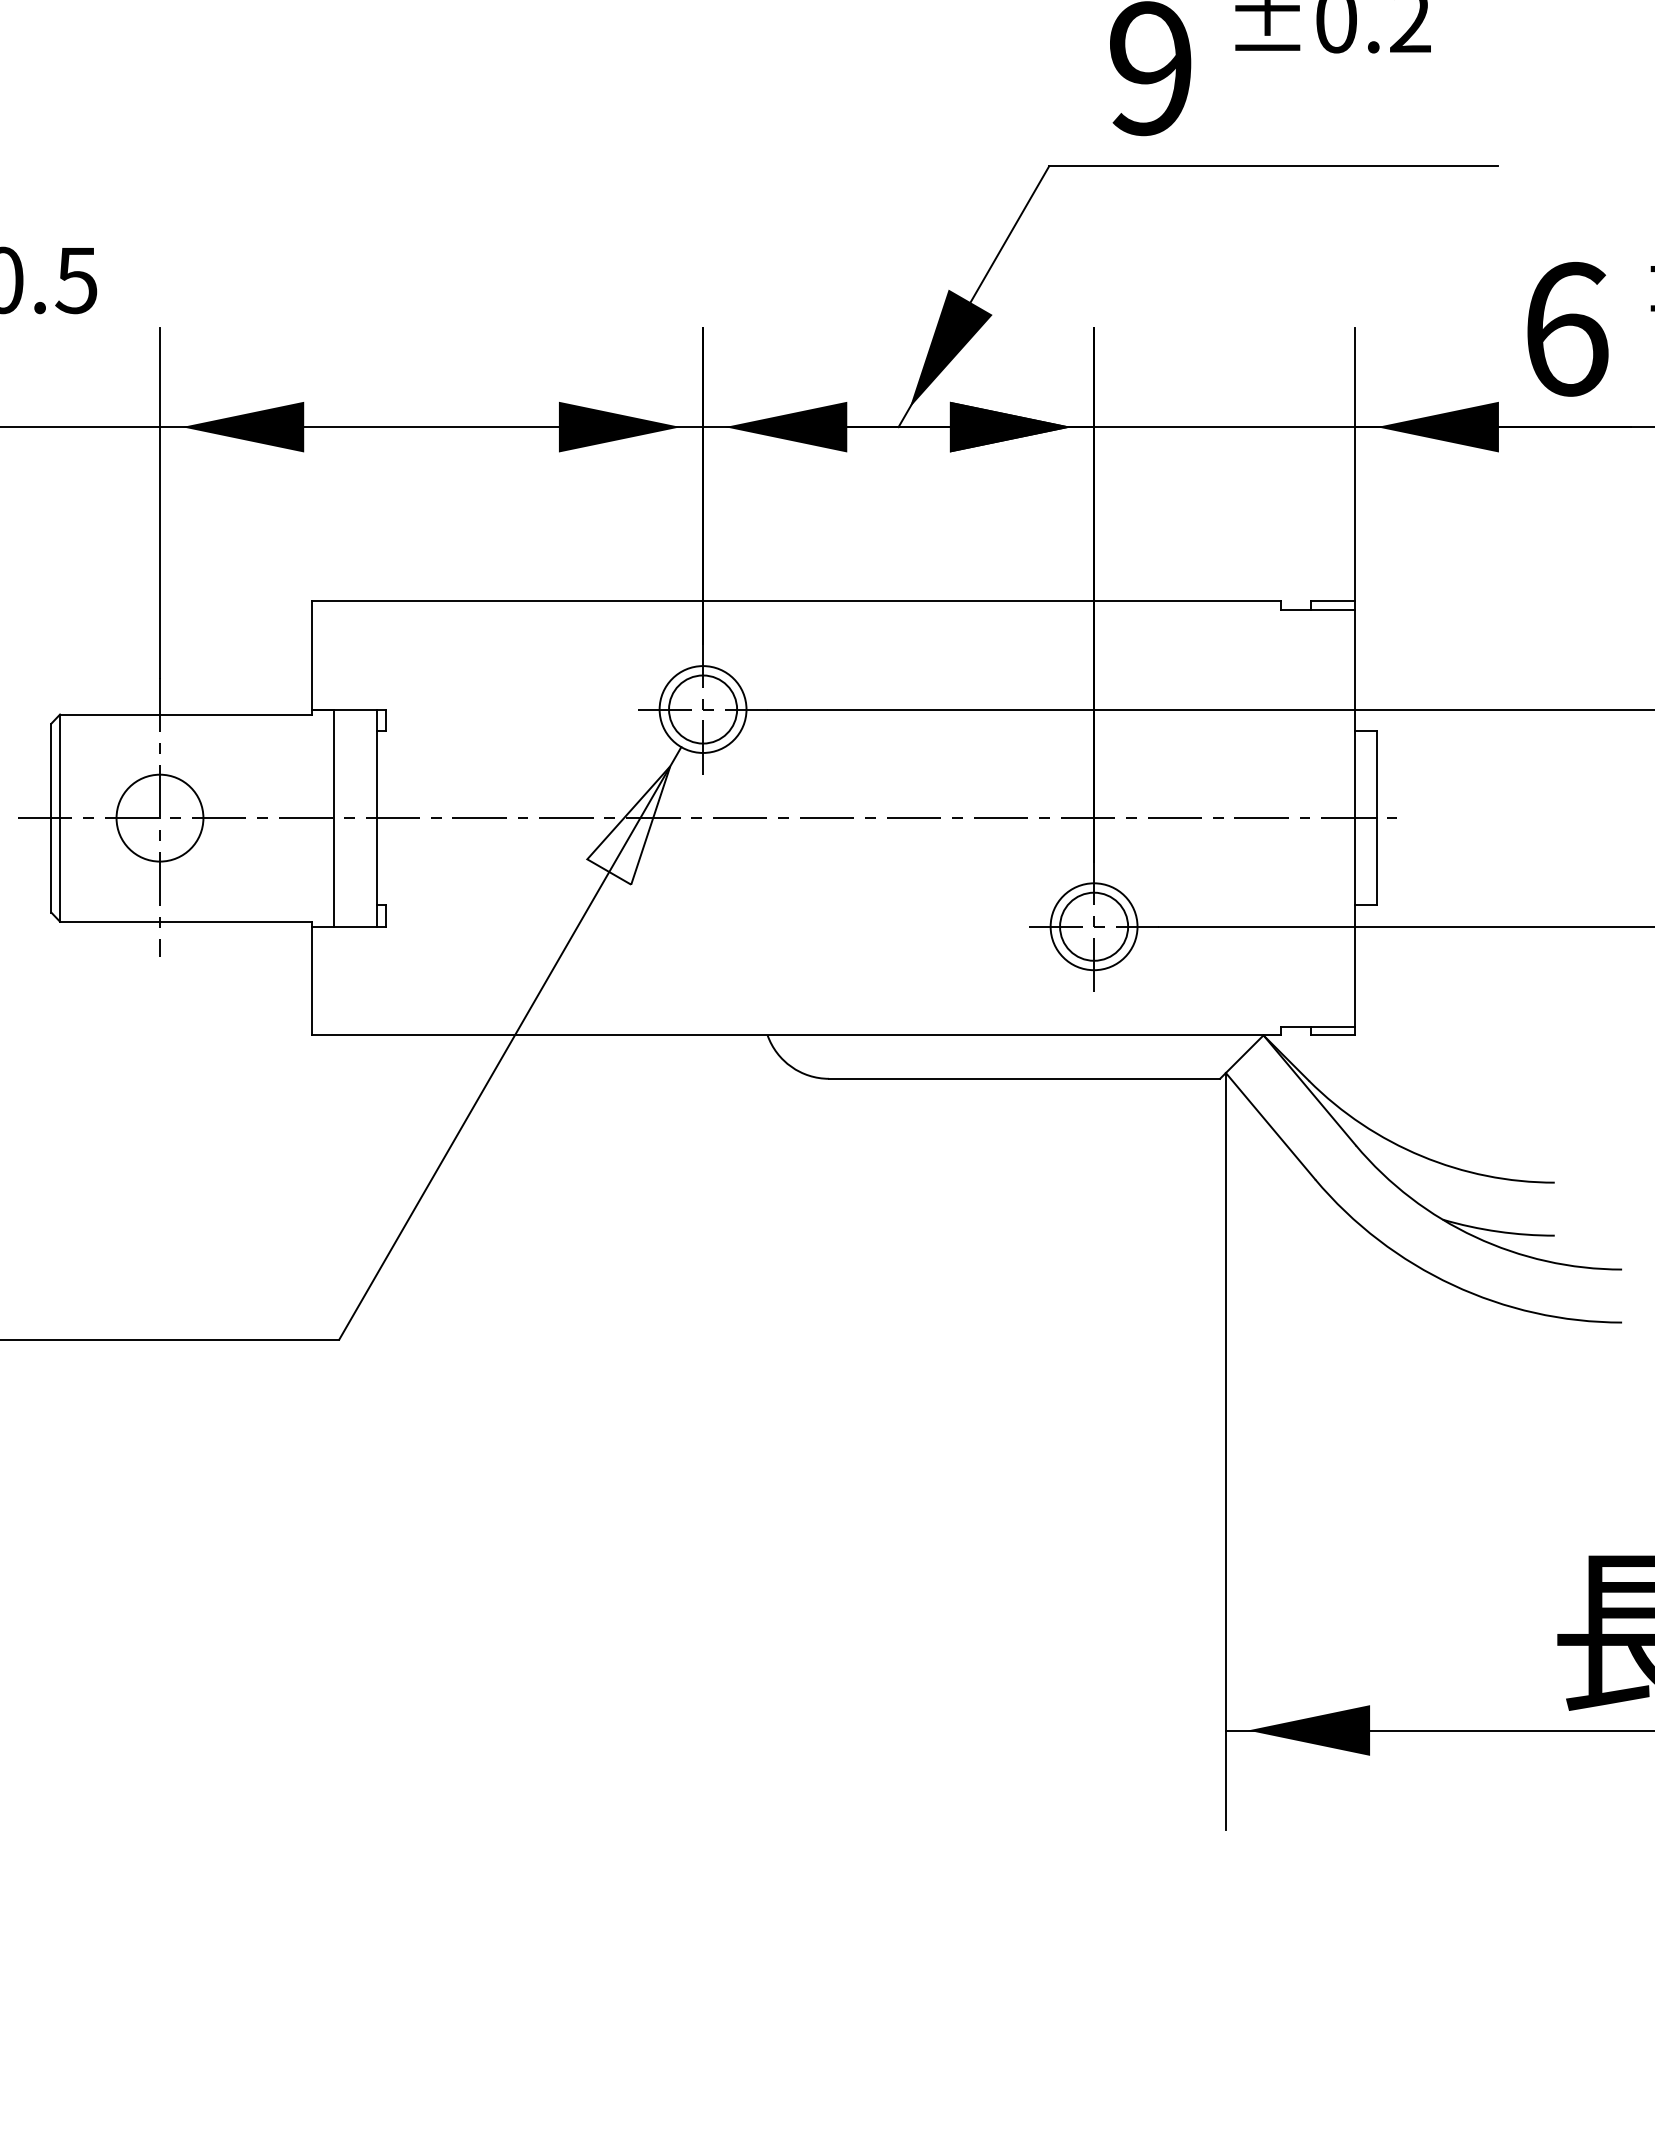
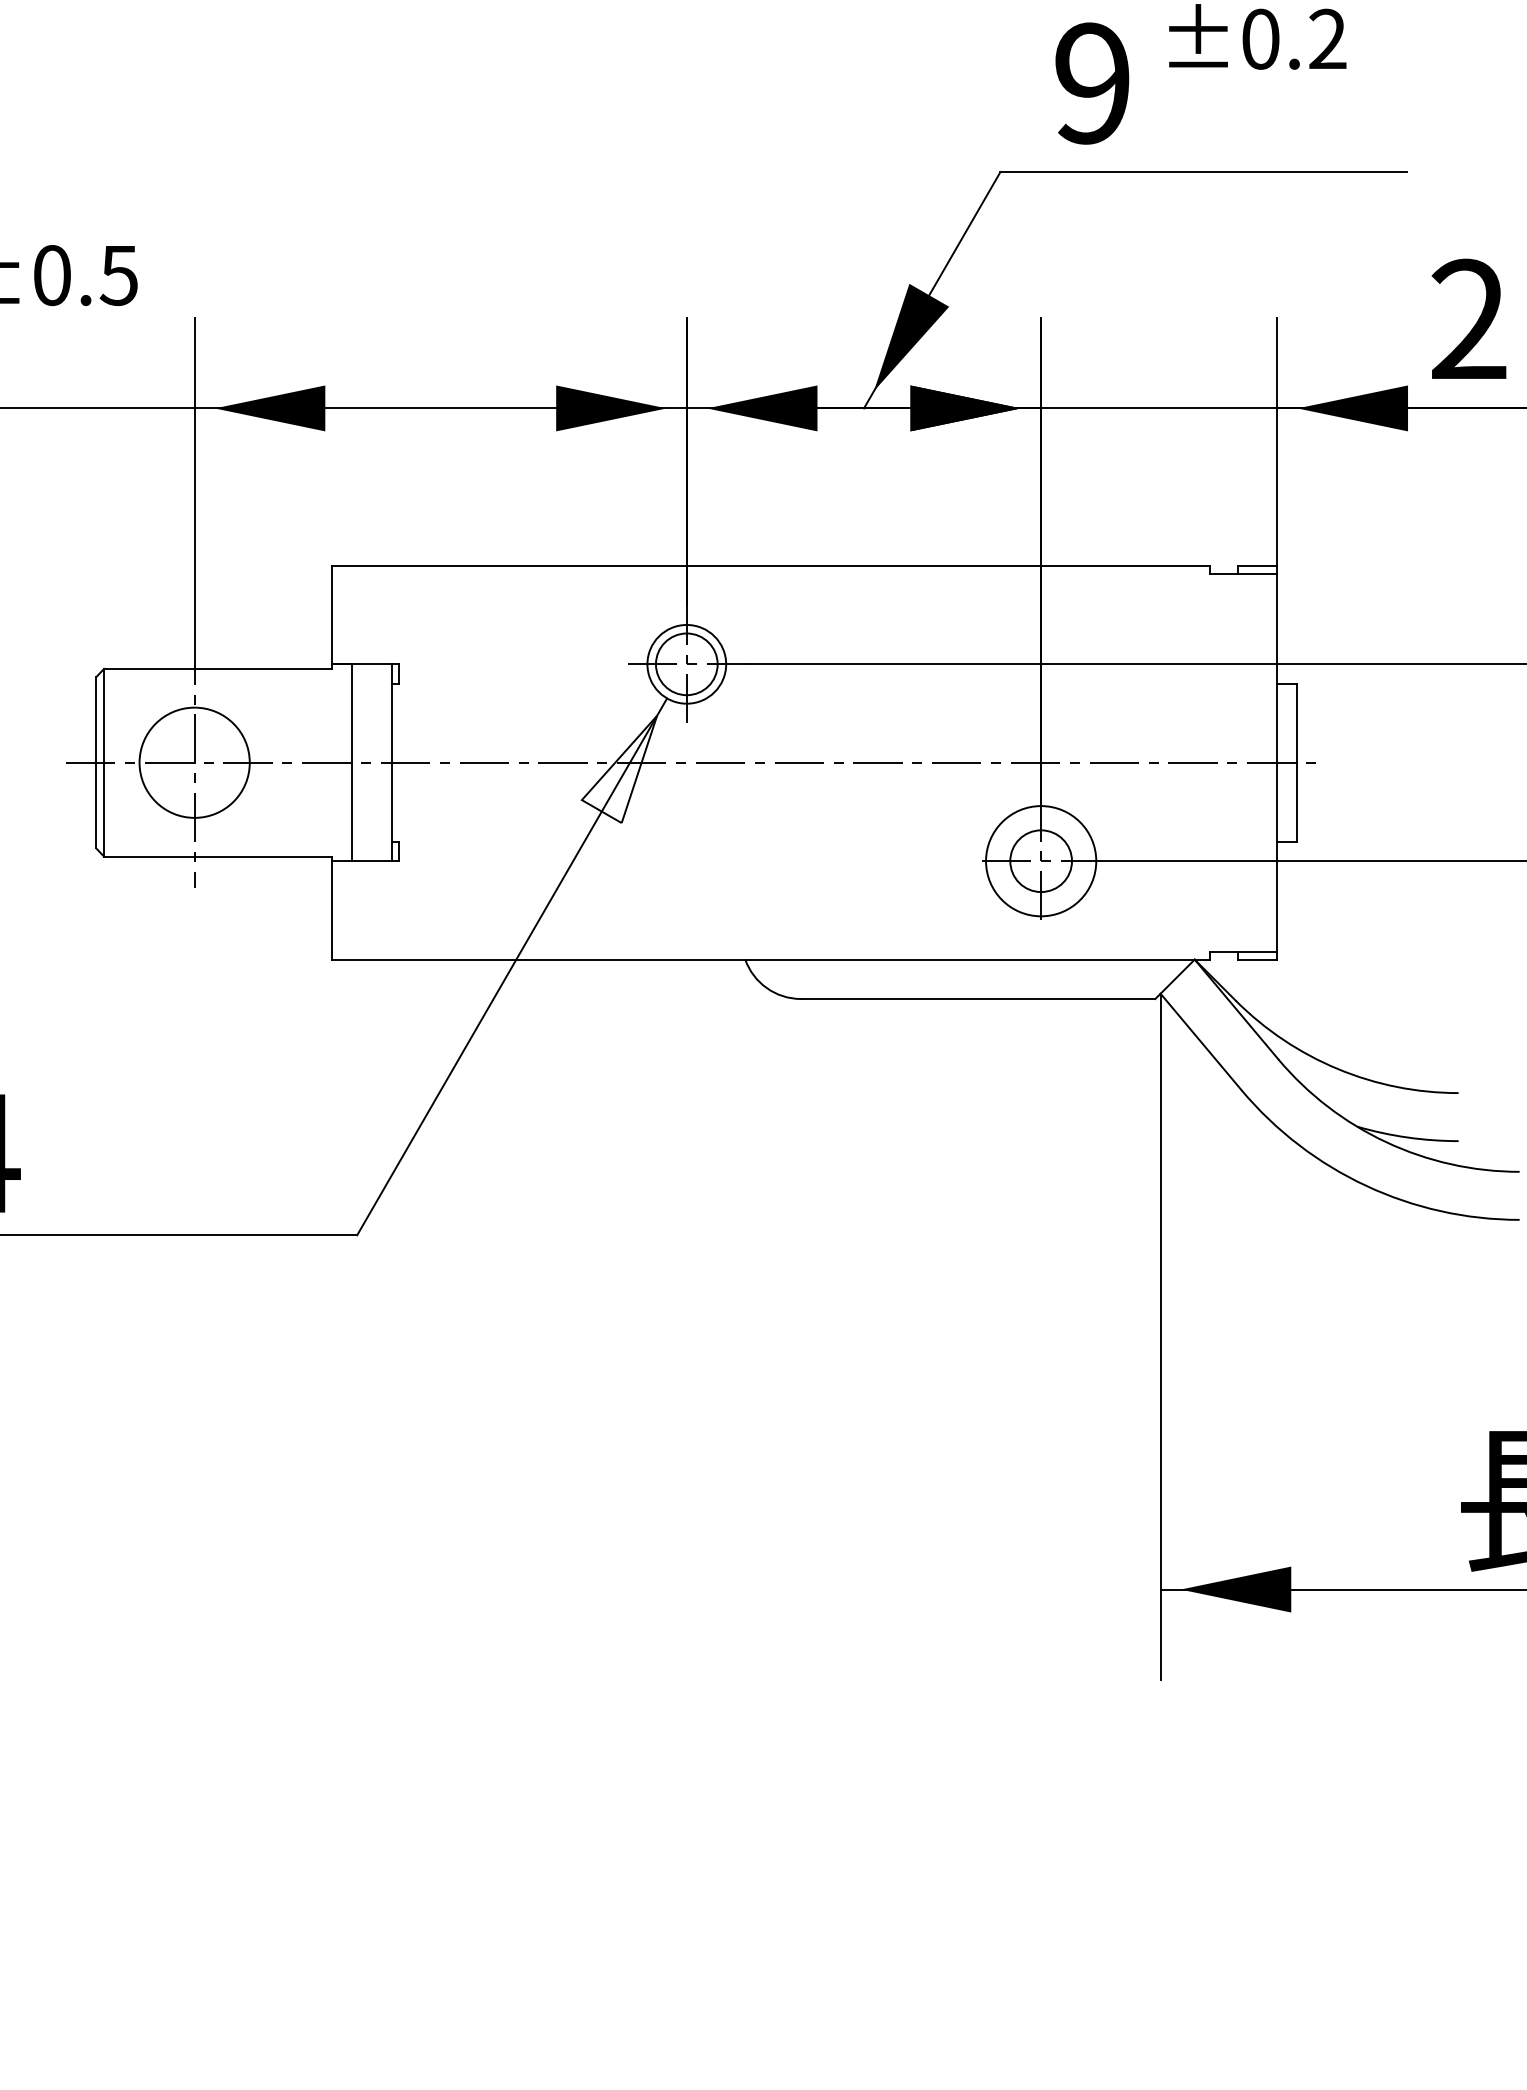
text: (1566, 328) -> (1469, 319), 6 -> 2
circle: (159, 817) -> (194, 762), size x1.4
circle: (1093, 925) -> (1040, 860), size x1.4

